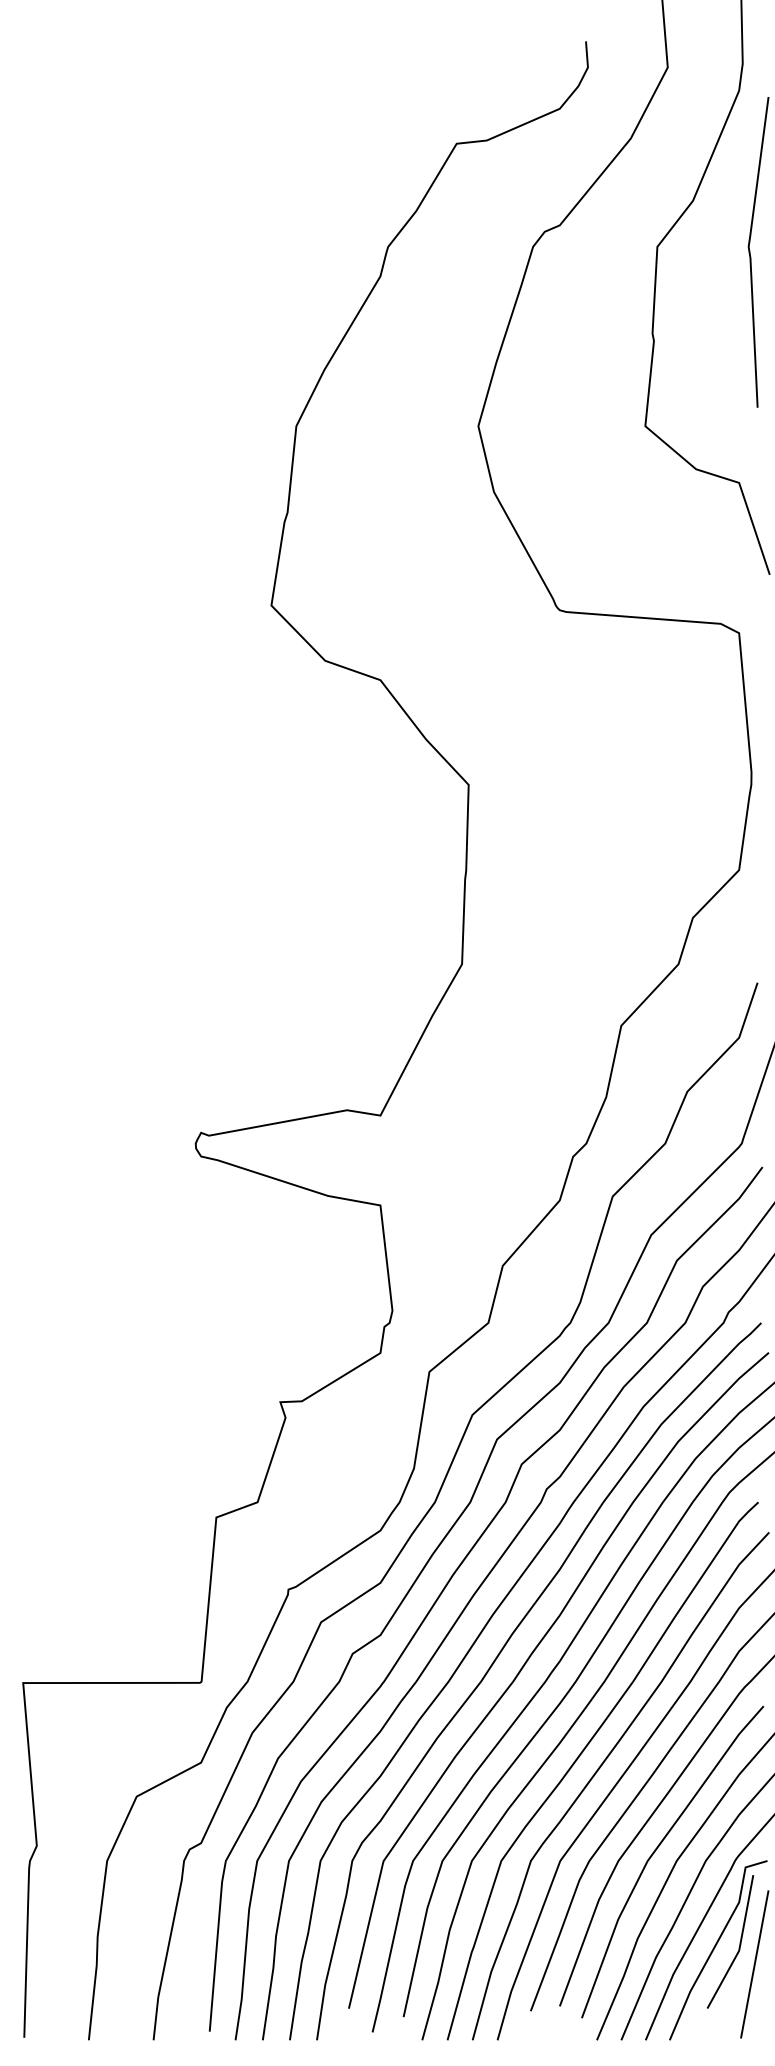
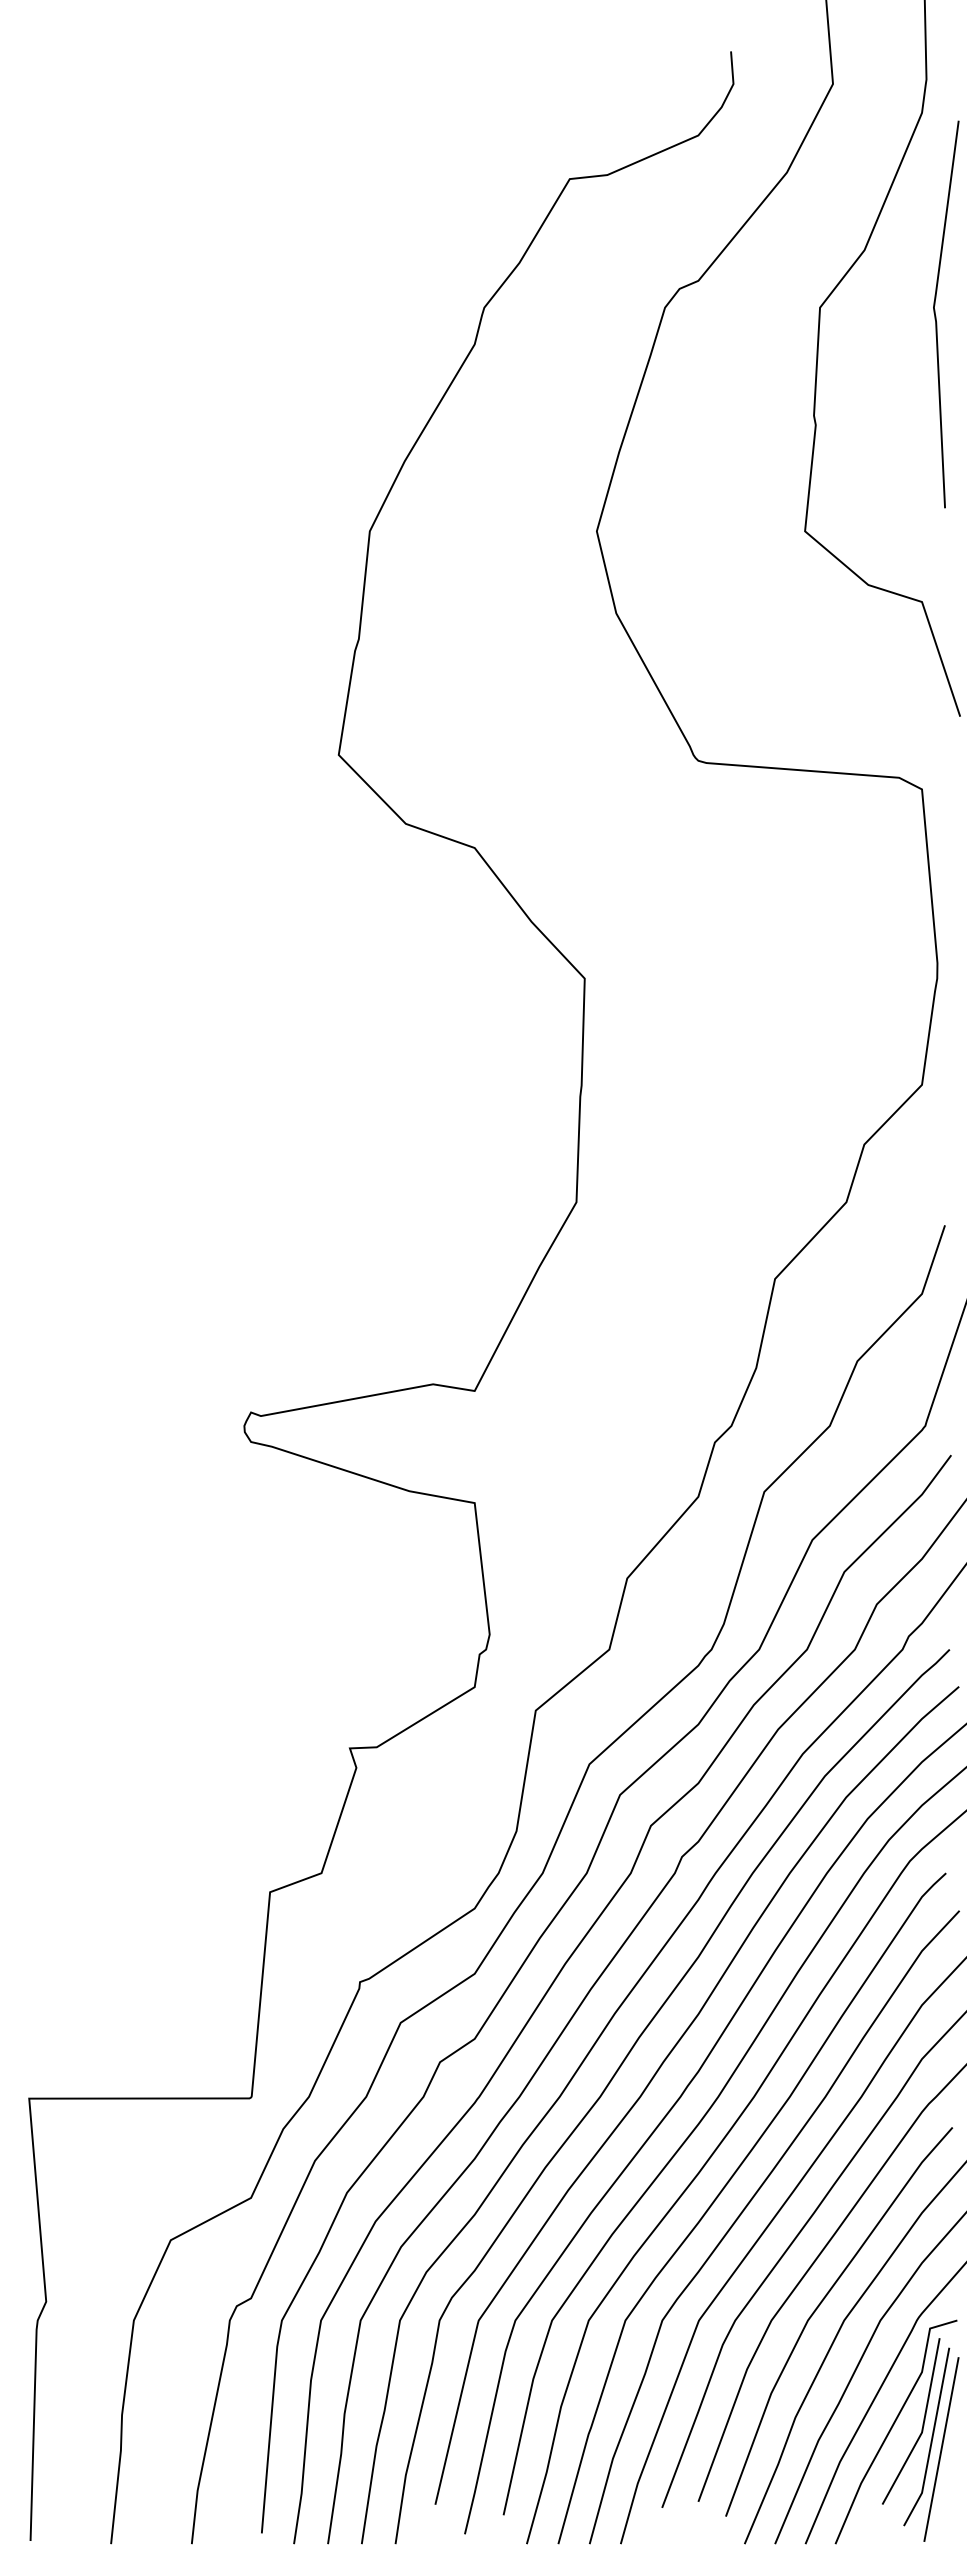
line: (746, 1953) -> (931, 2436), added

